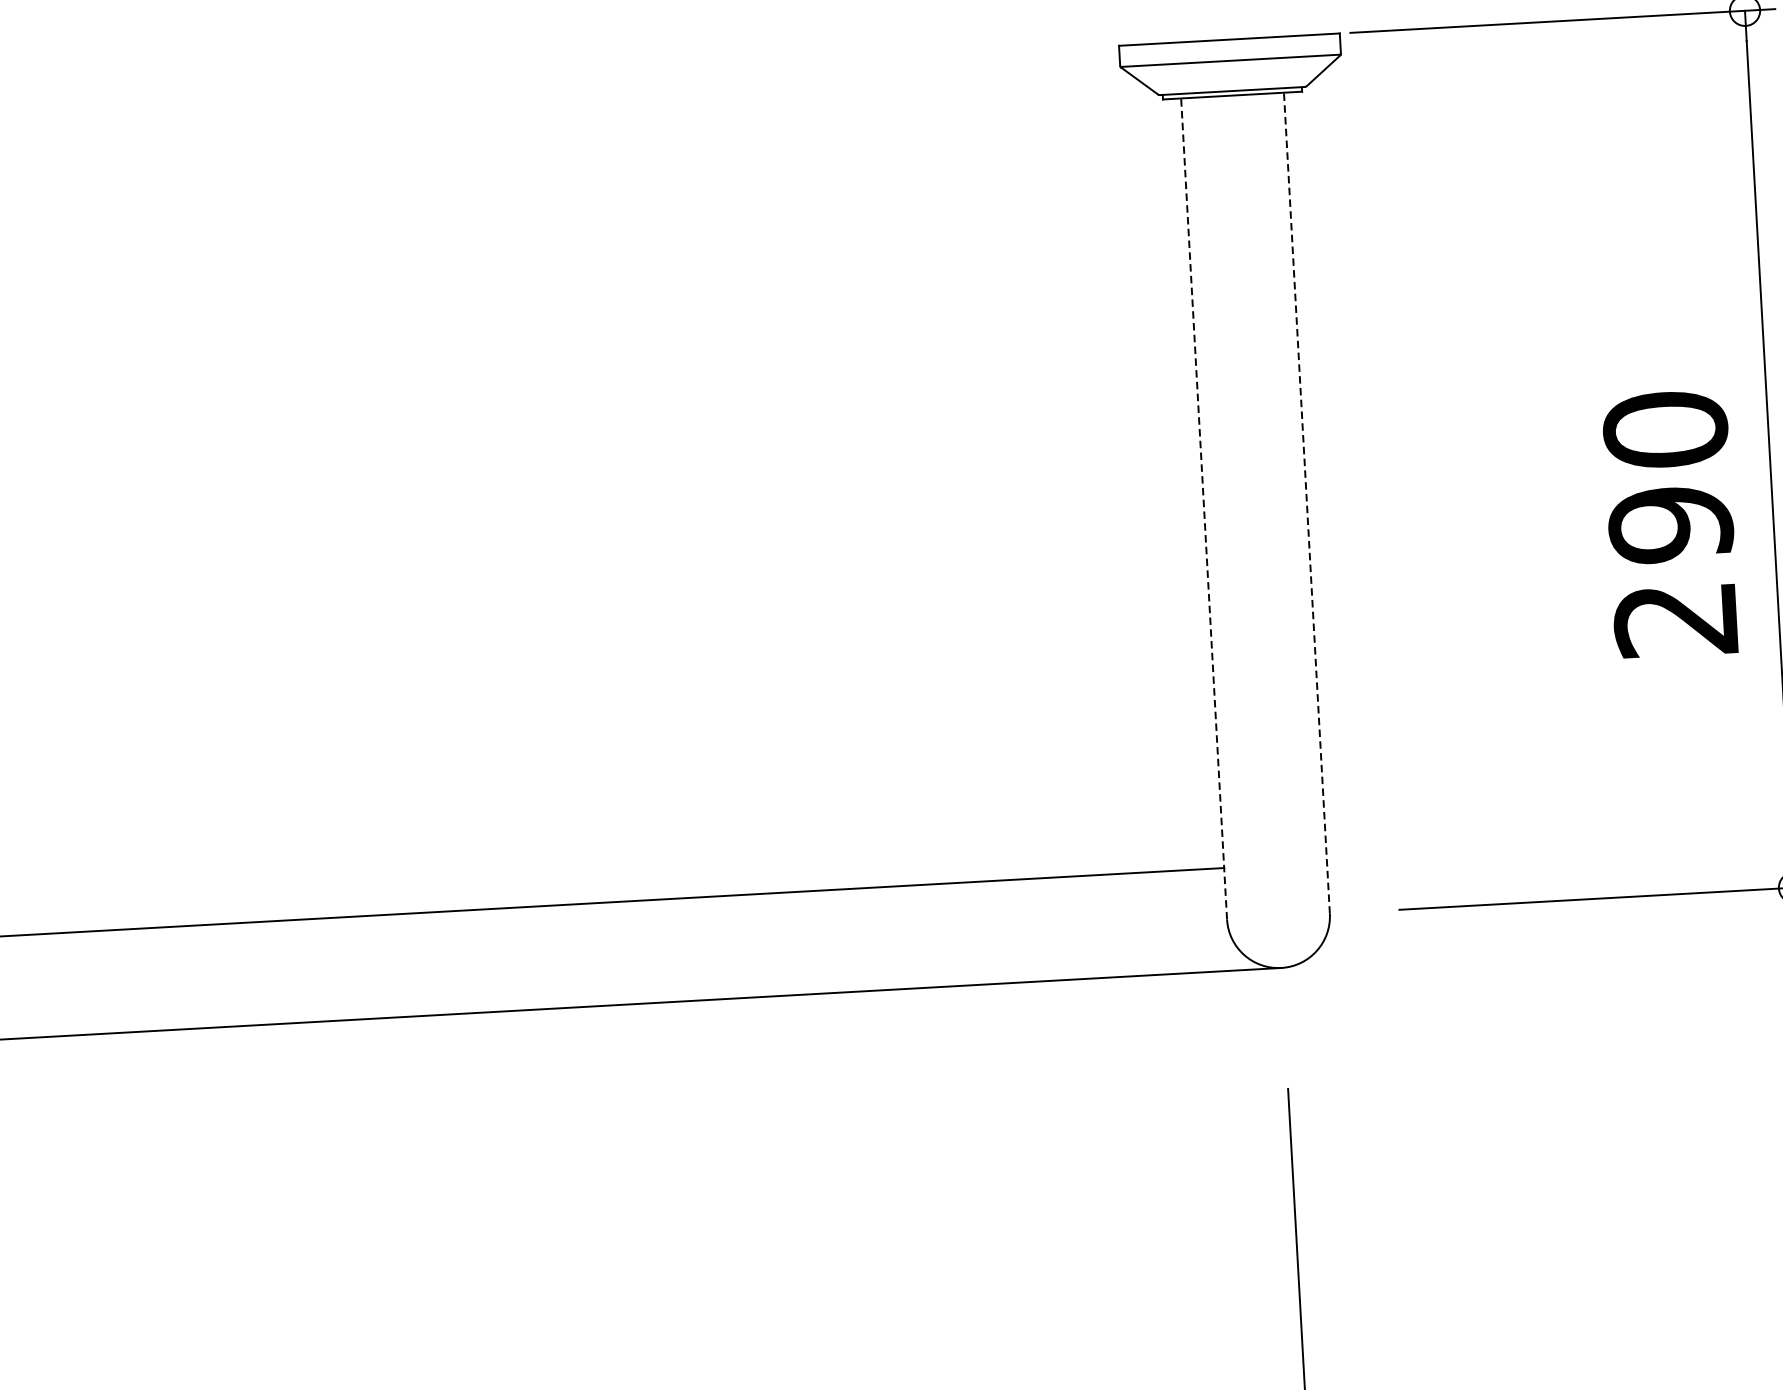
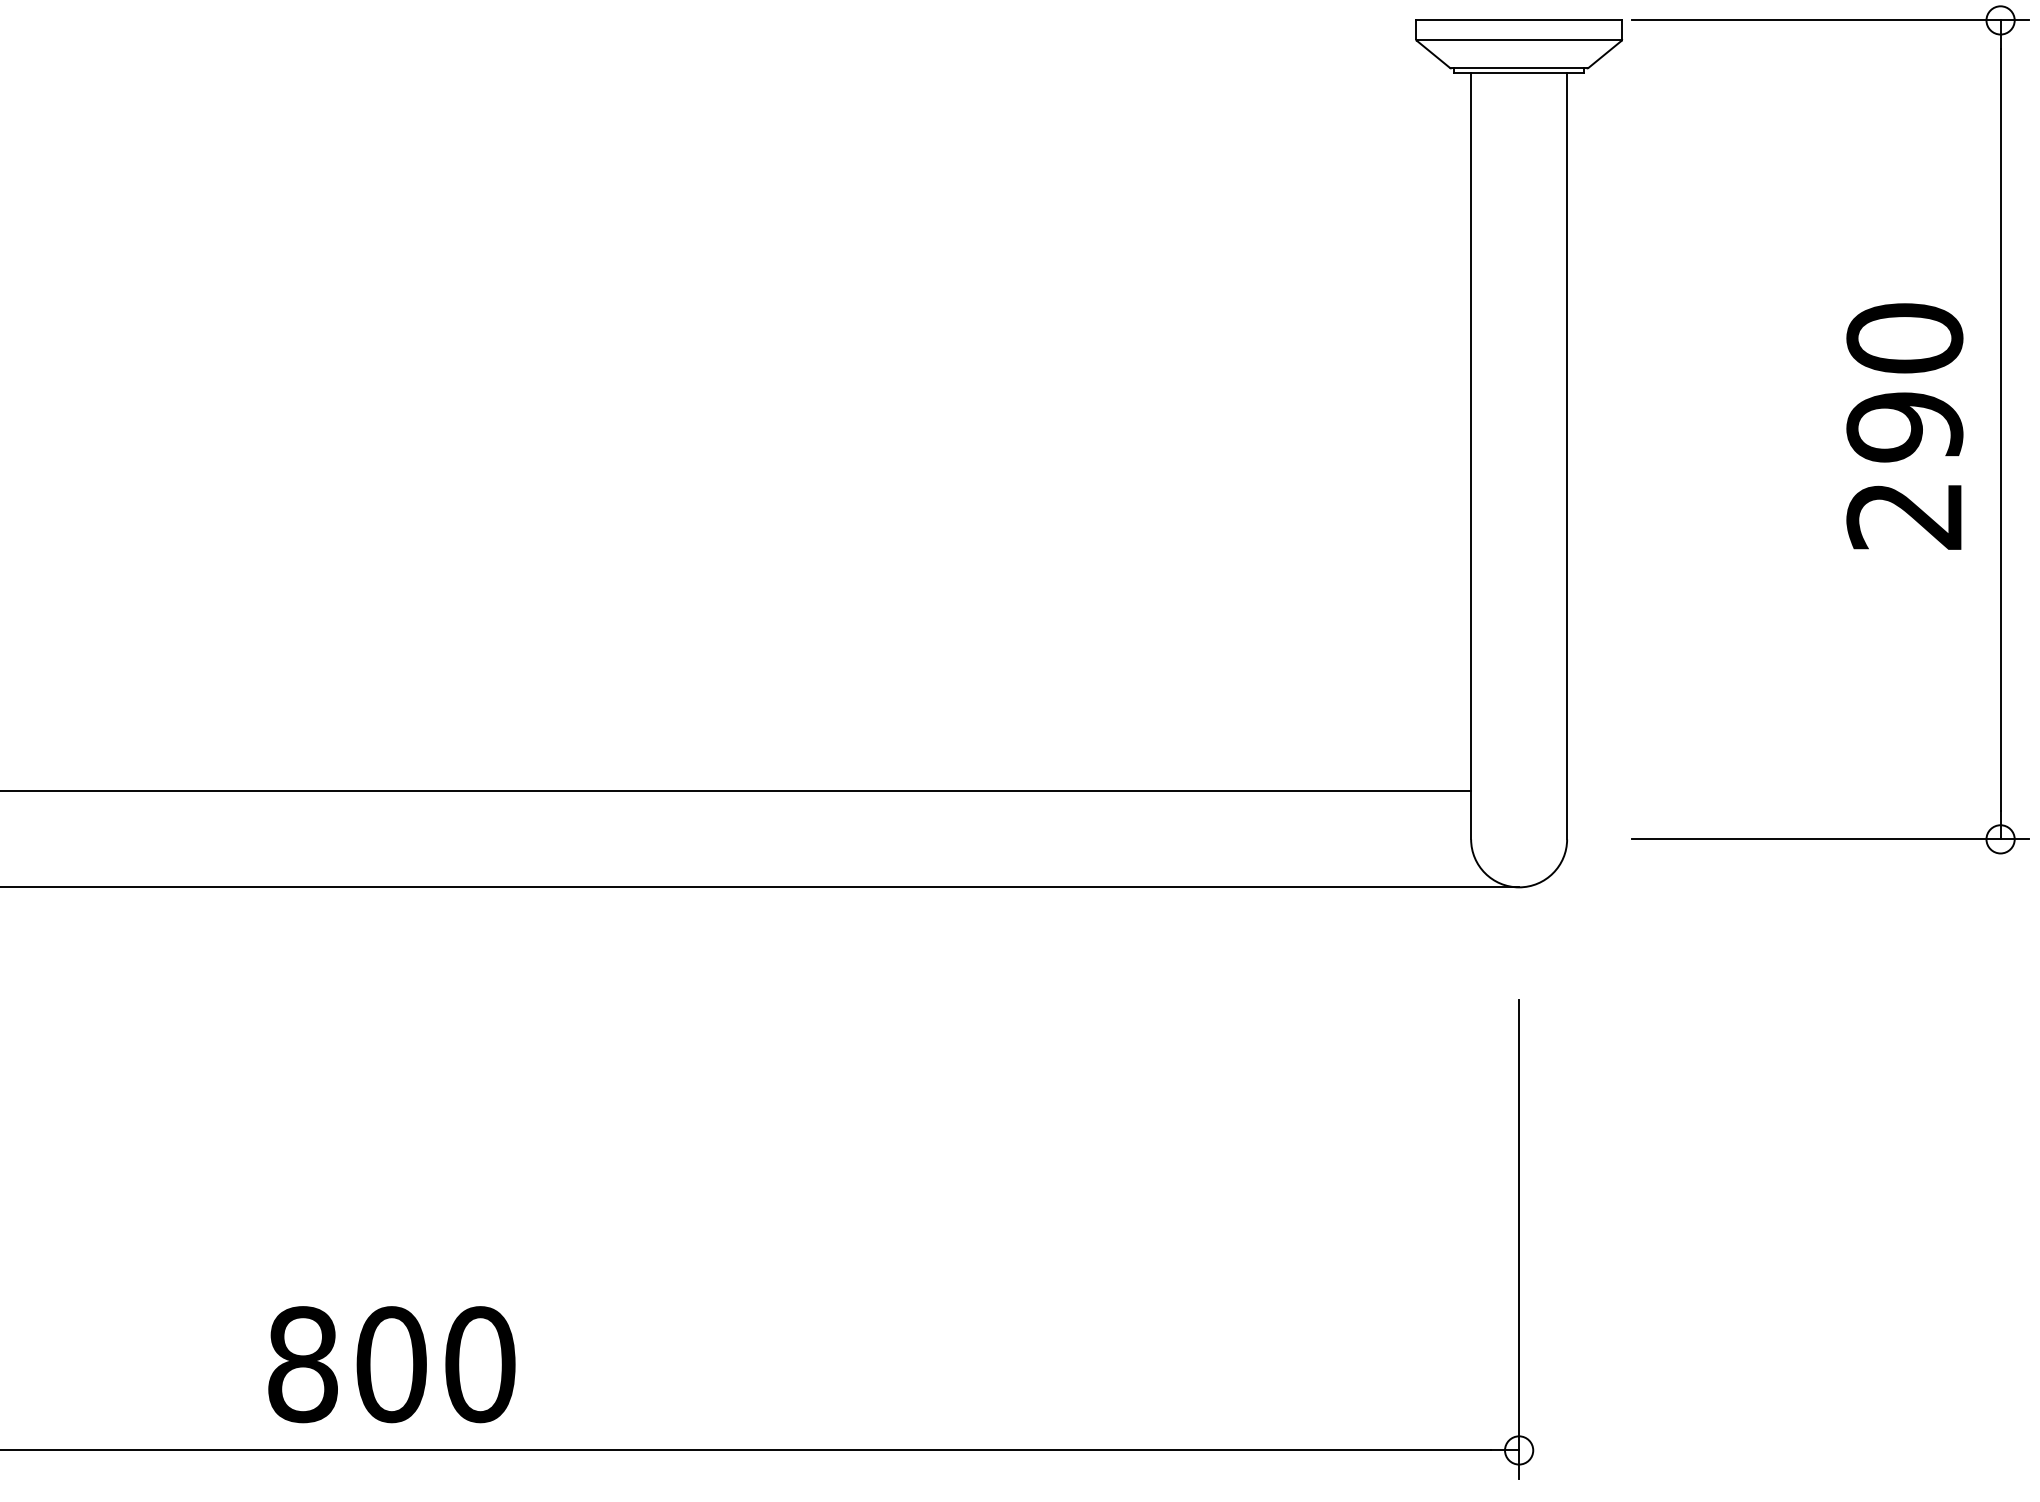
line: (1307, 502) -> (1567, 455), dashed -> solid
line: (1204, 508) -> (1471, 455), dashed -> solid
text: (1670, 524) -> (1904, 426), moved

